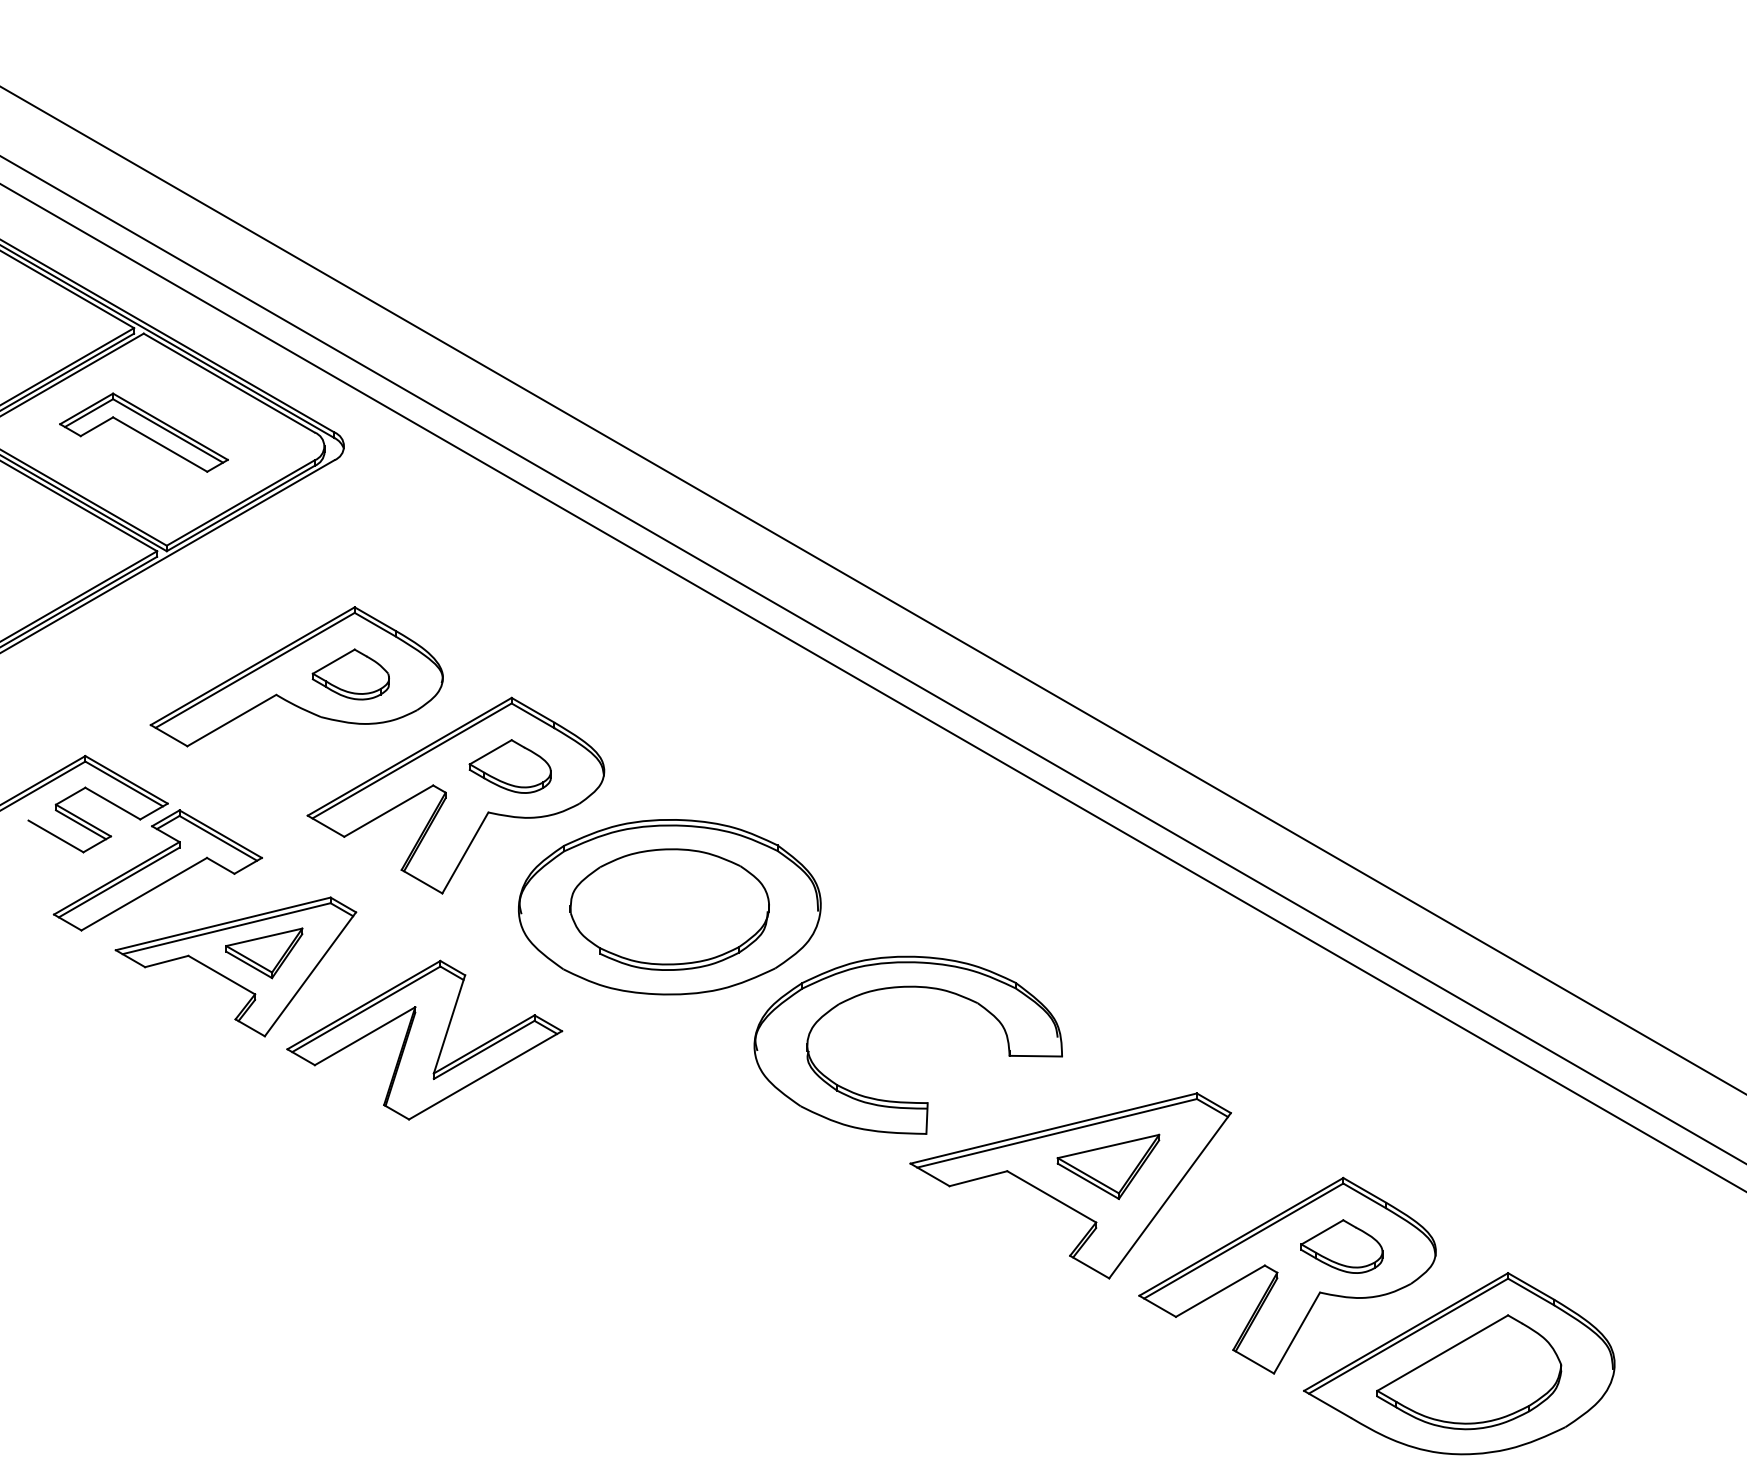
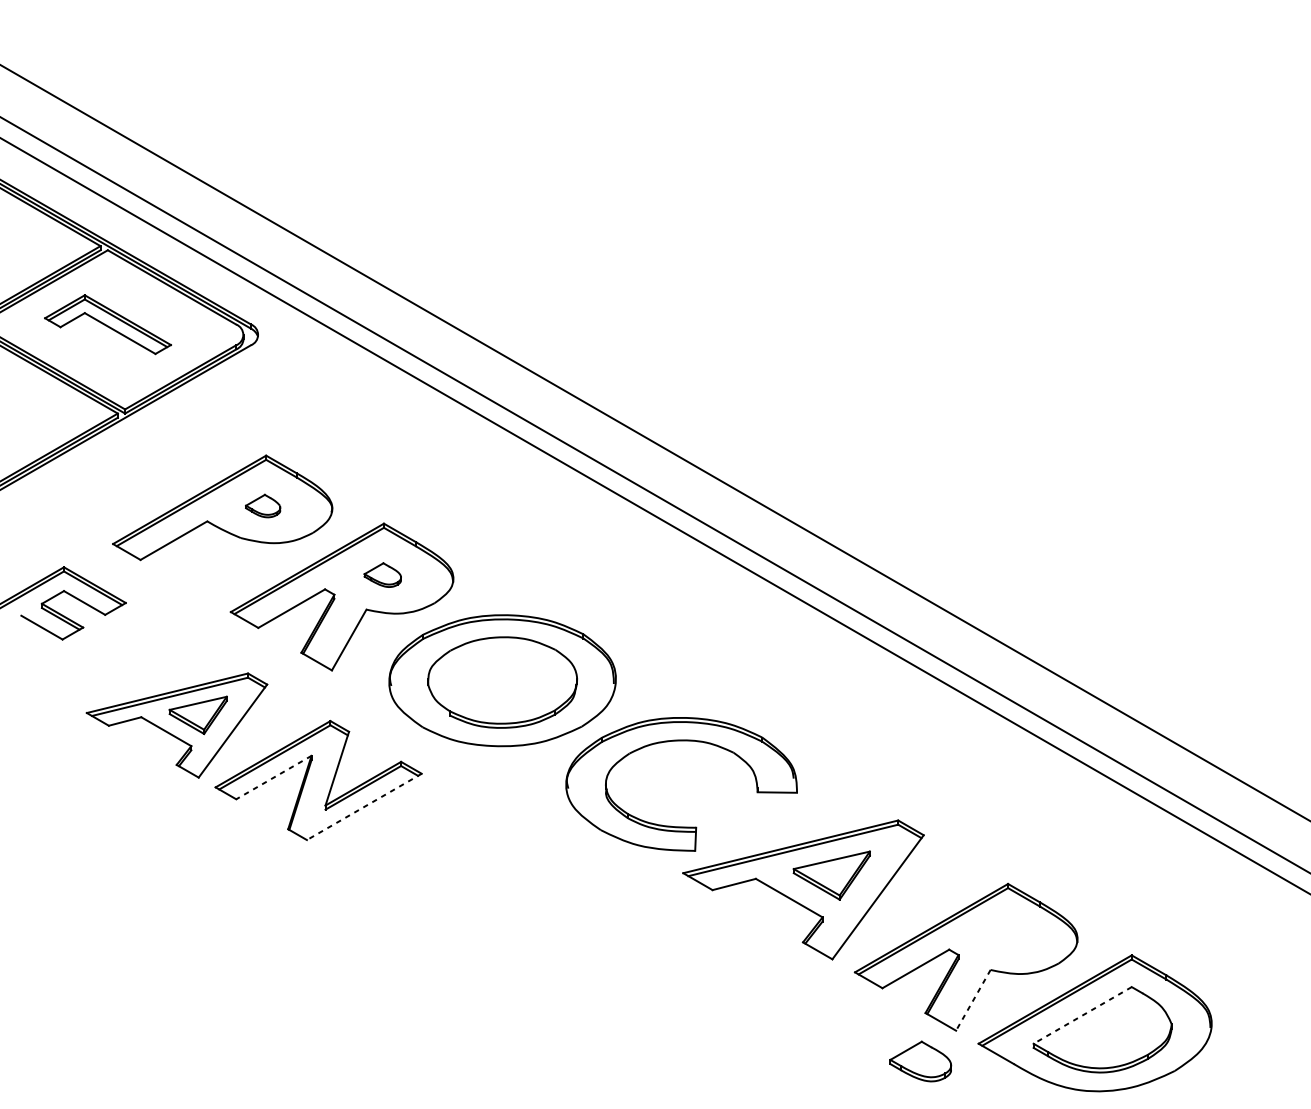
part: (350, 674) -> (262, 506), size x0.6
part: (509, 766) -> (382, 575), size x0.6
part: (157, 870) -> (118, 653), removed
line: (365, 1036) -> (274, 777), solid -> dashed
line: (485, 1075) -> (364, 807), solid -> dashed
part: (1341, 1246) -> (920, 1061), moved
line: (1297, 1333) -> (973, 1000), solid -> dashed
line: (1442, 1353) -> (1082, 1015), solid -> dashed

